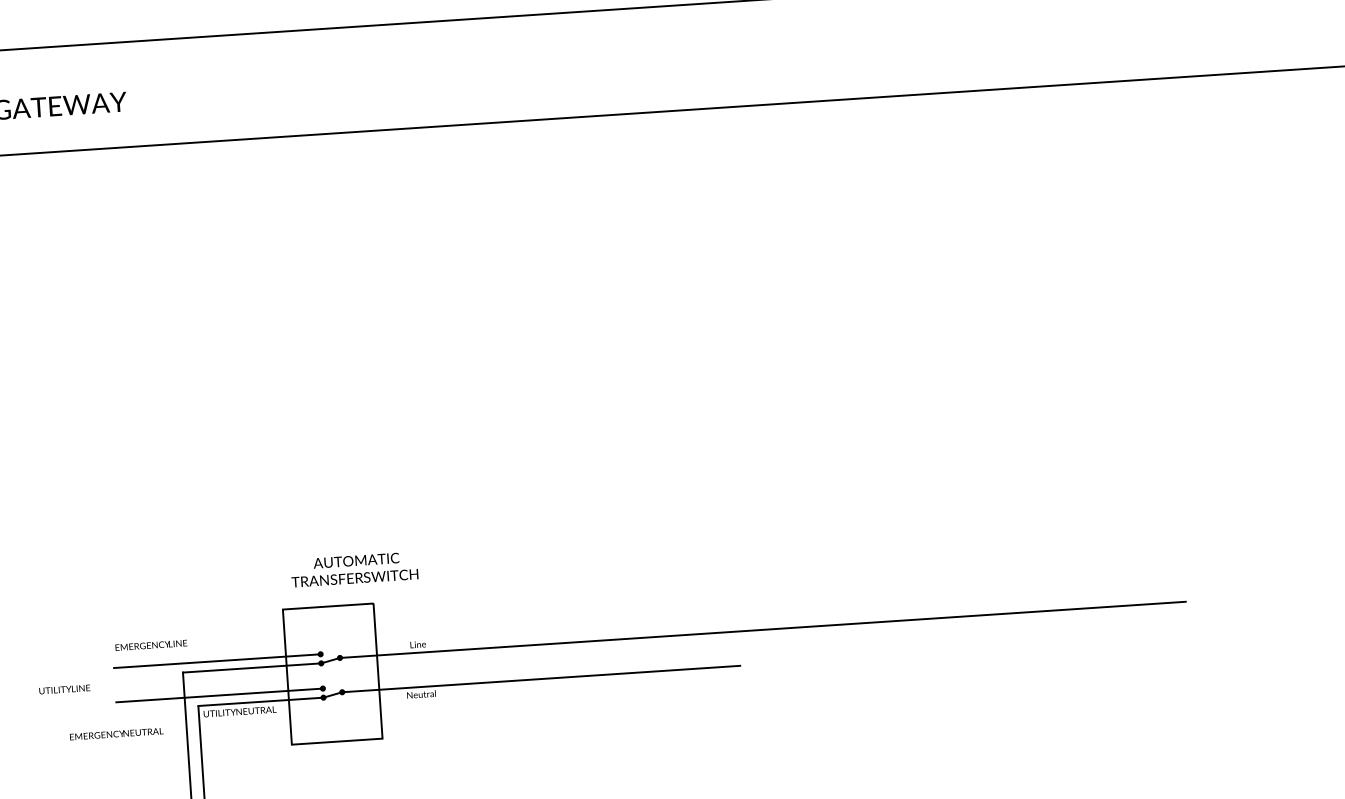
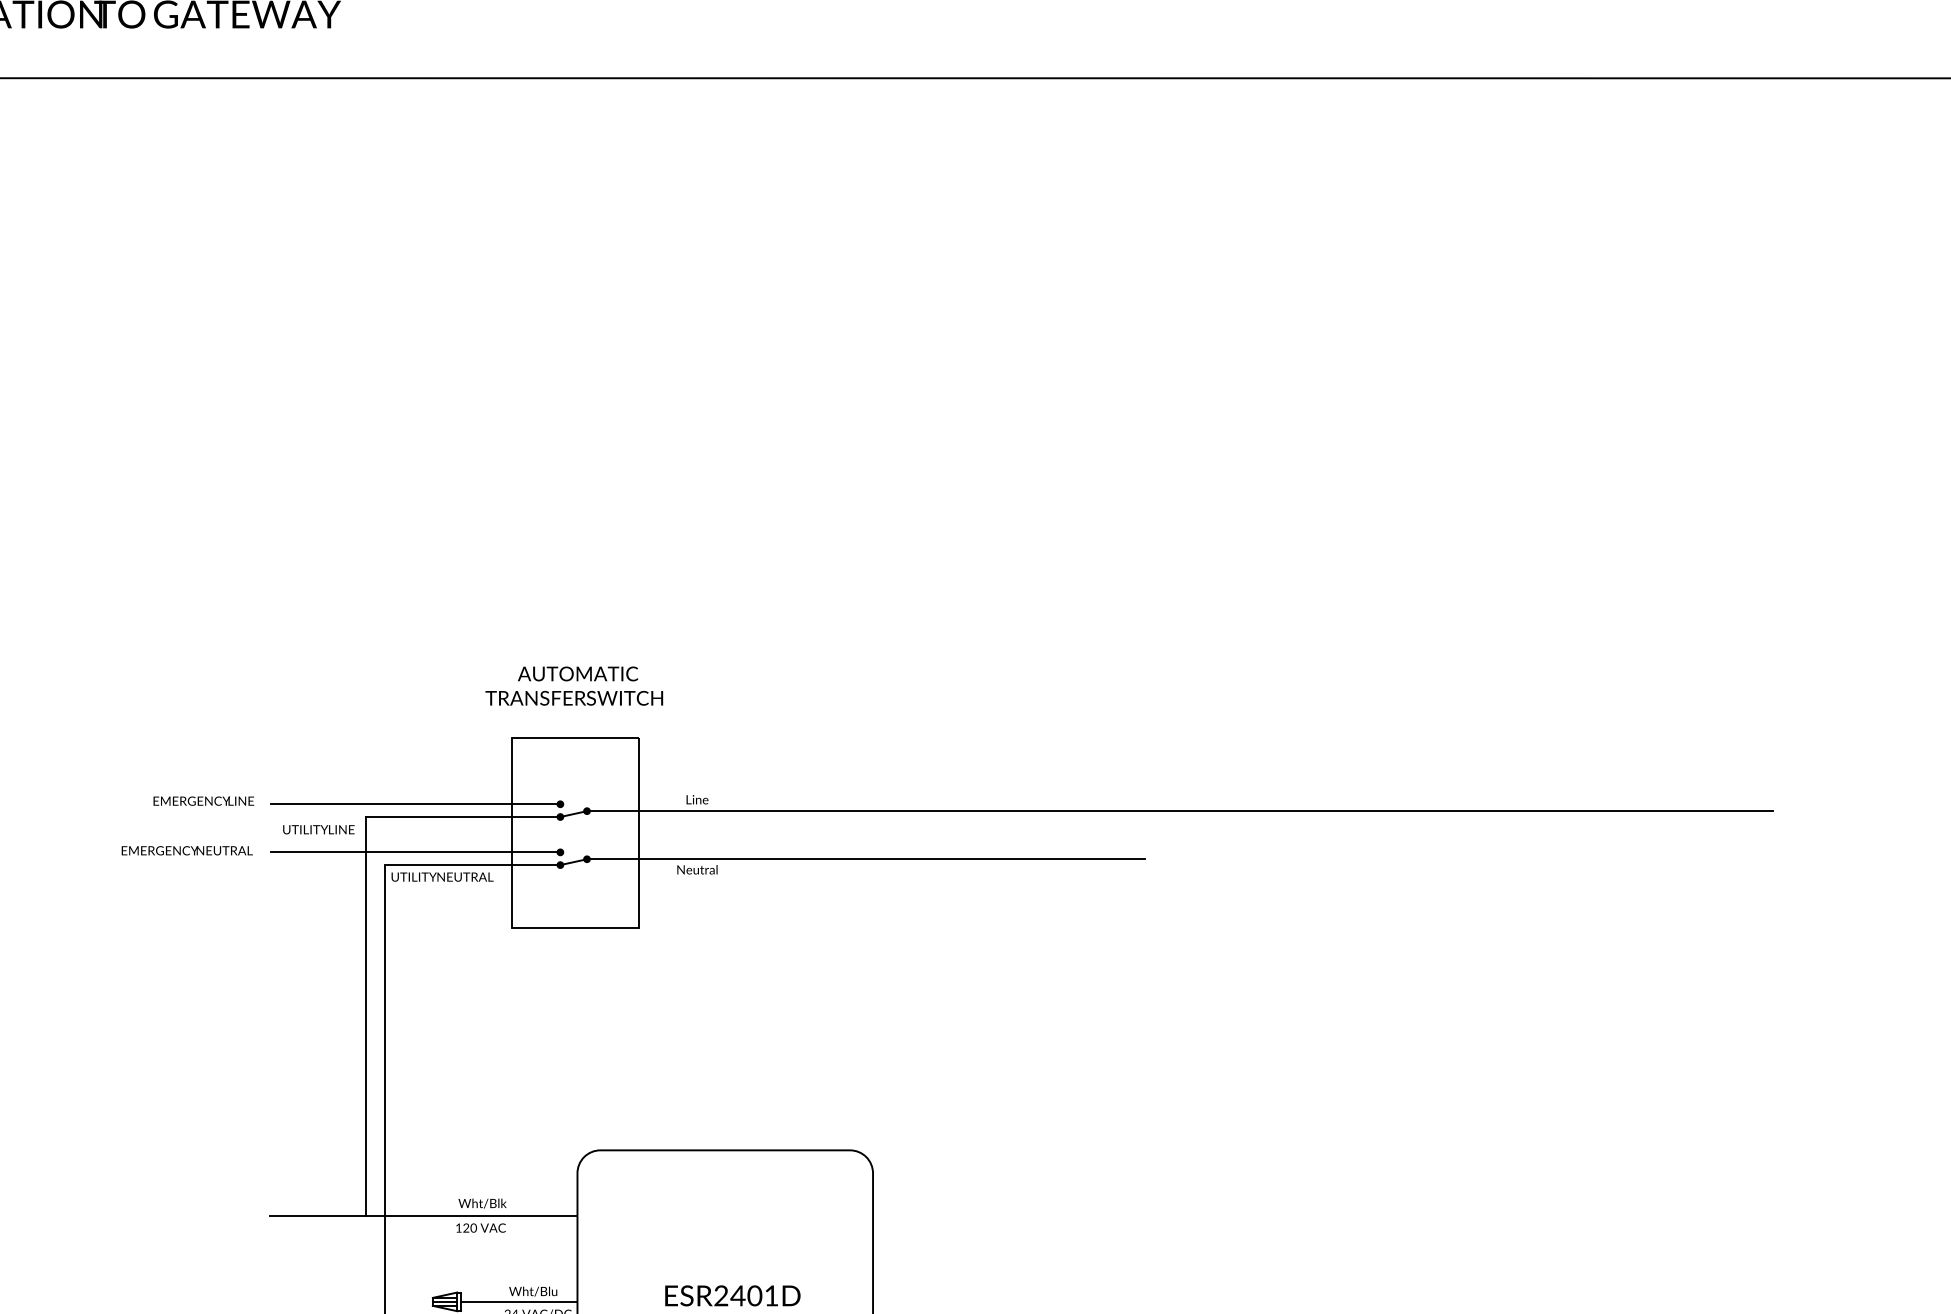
text: (354, 569) -> (574, 685), moved
text: (151, 644) -> (203, 800), moved
text: (64, 689) -> (318, 829), moved
text: (116, 733) -> (186, 850), moved

